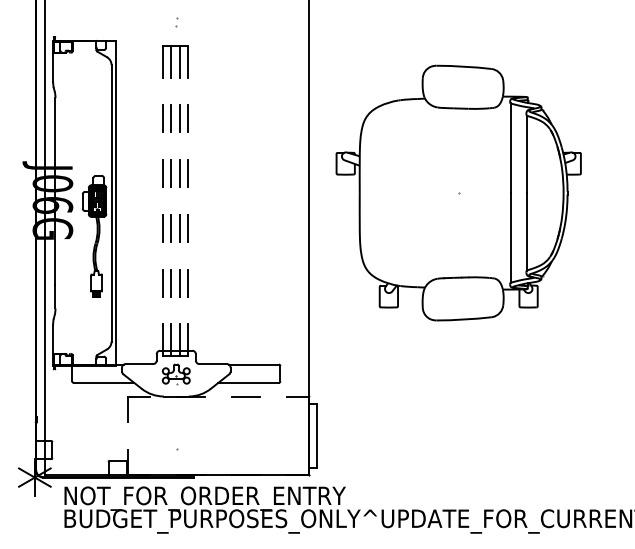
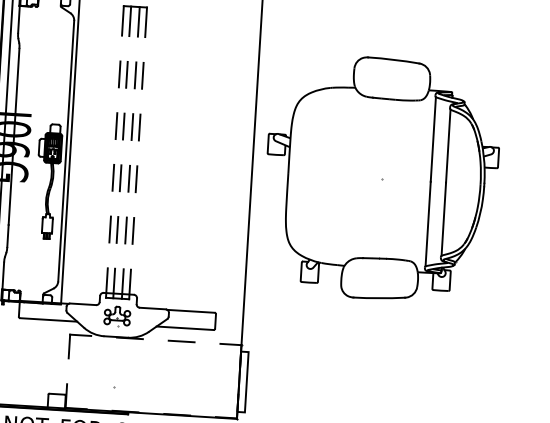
part: (458, 192) -> (381, 178), moved

